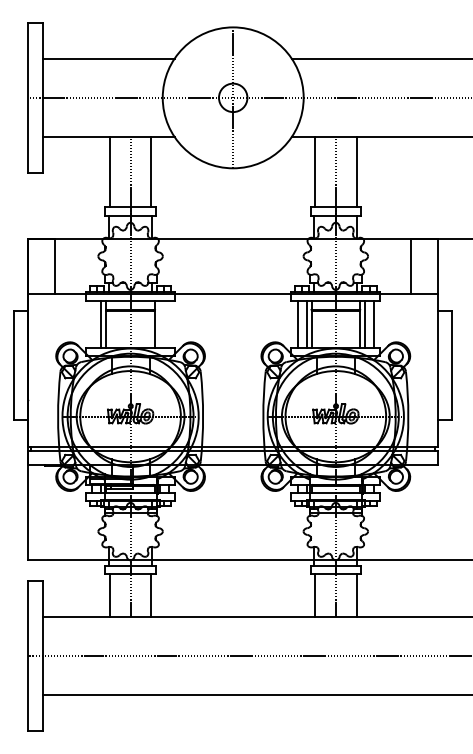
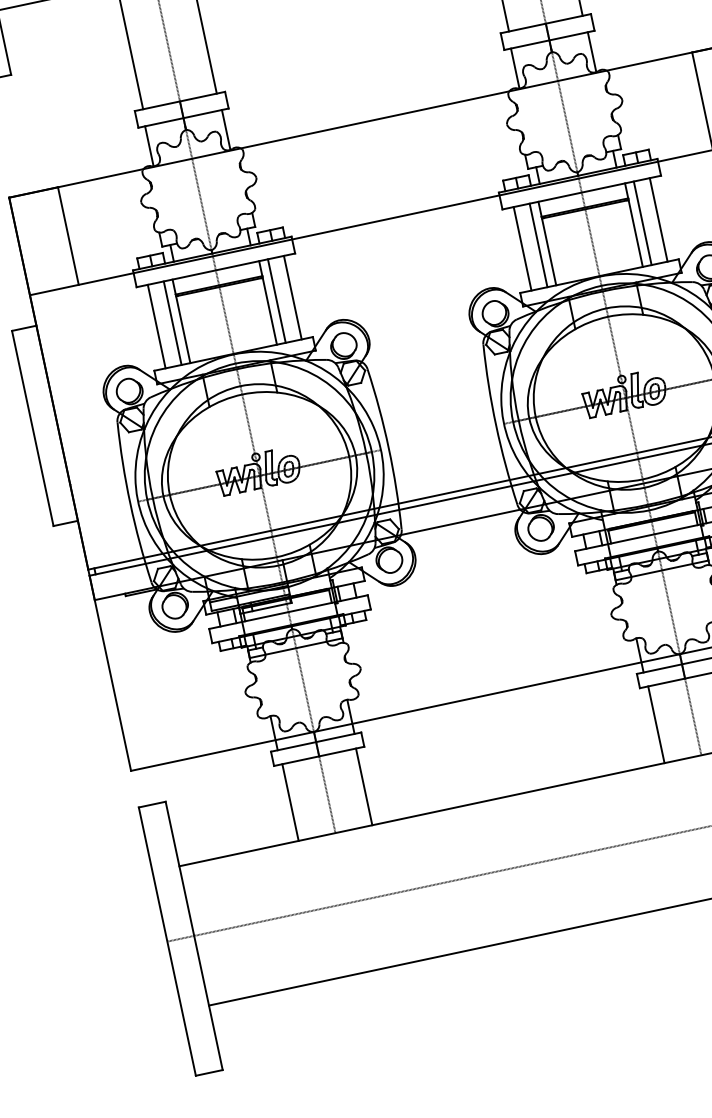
line: (92, 324) -> (156, 325), added
line: (159, 324) -> (276, 300), added
line: (168, 324) -> (292, 297), added

